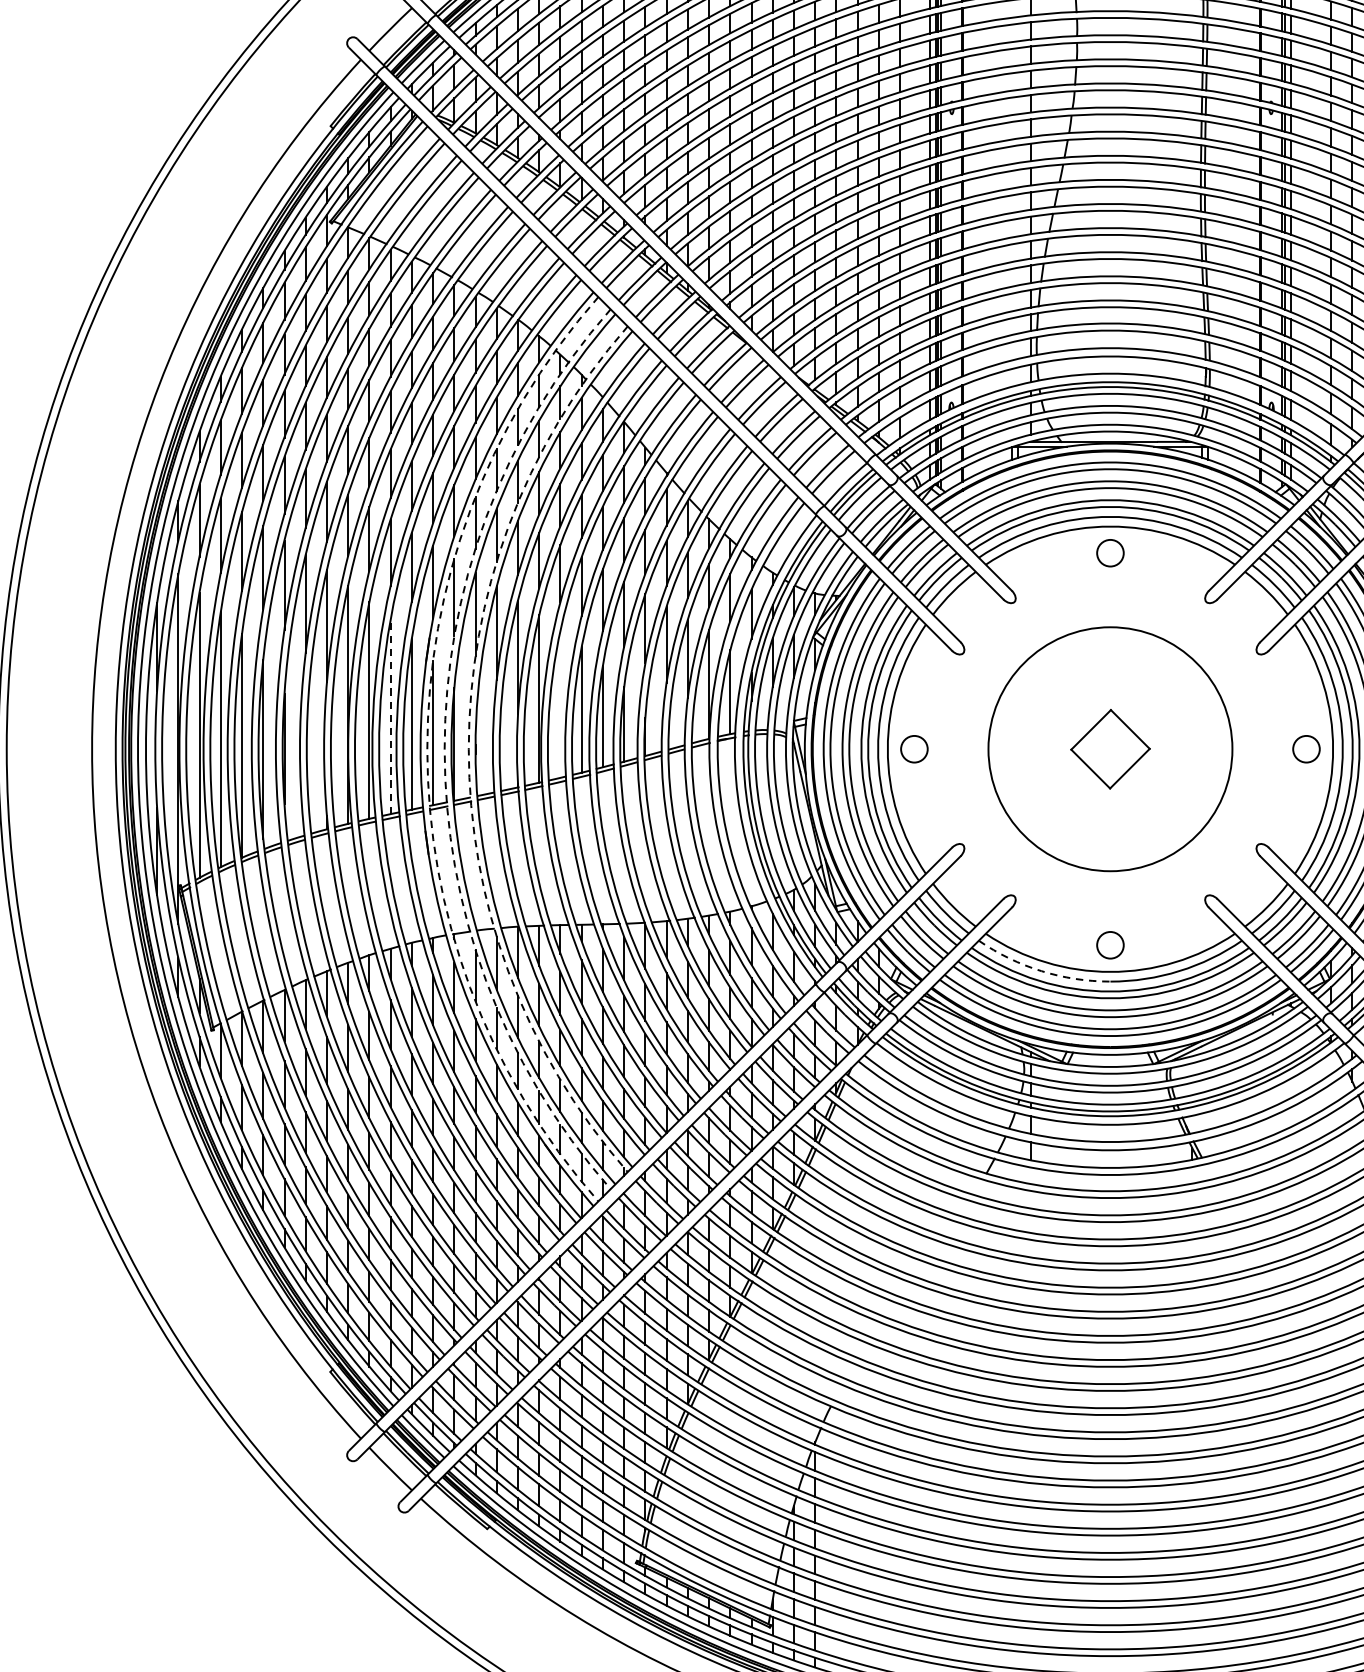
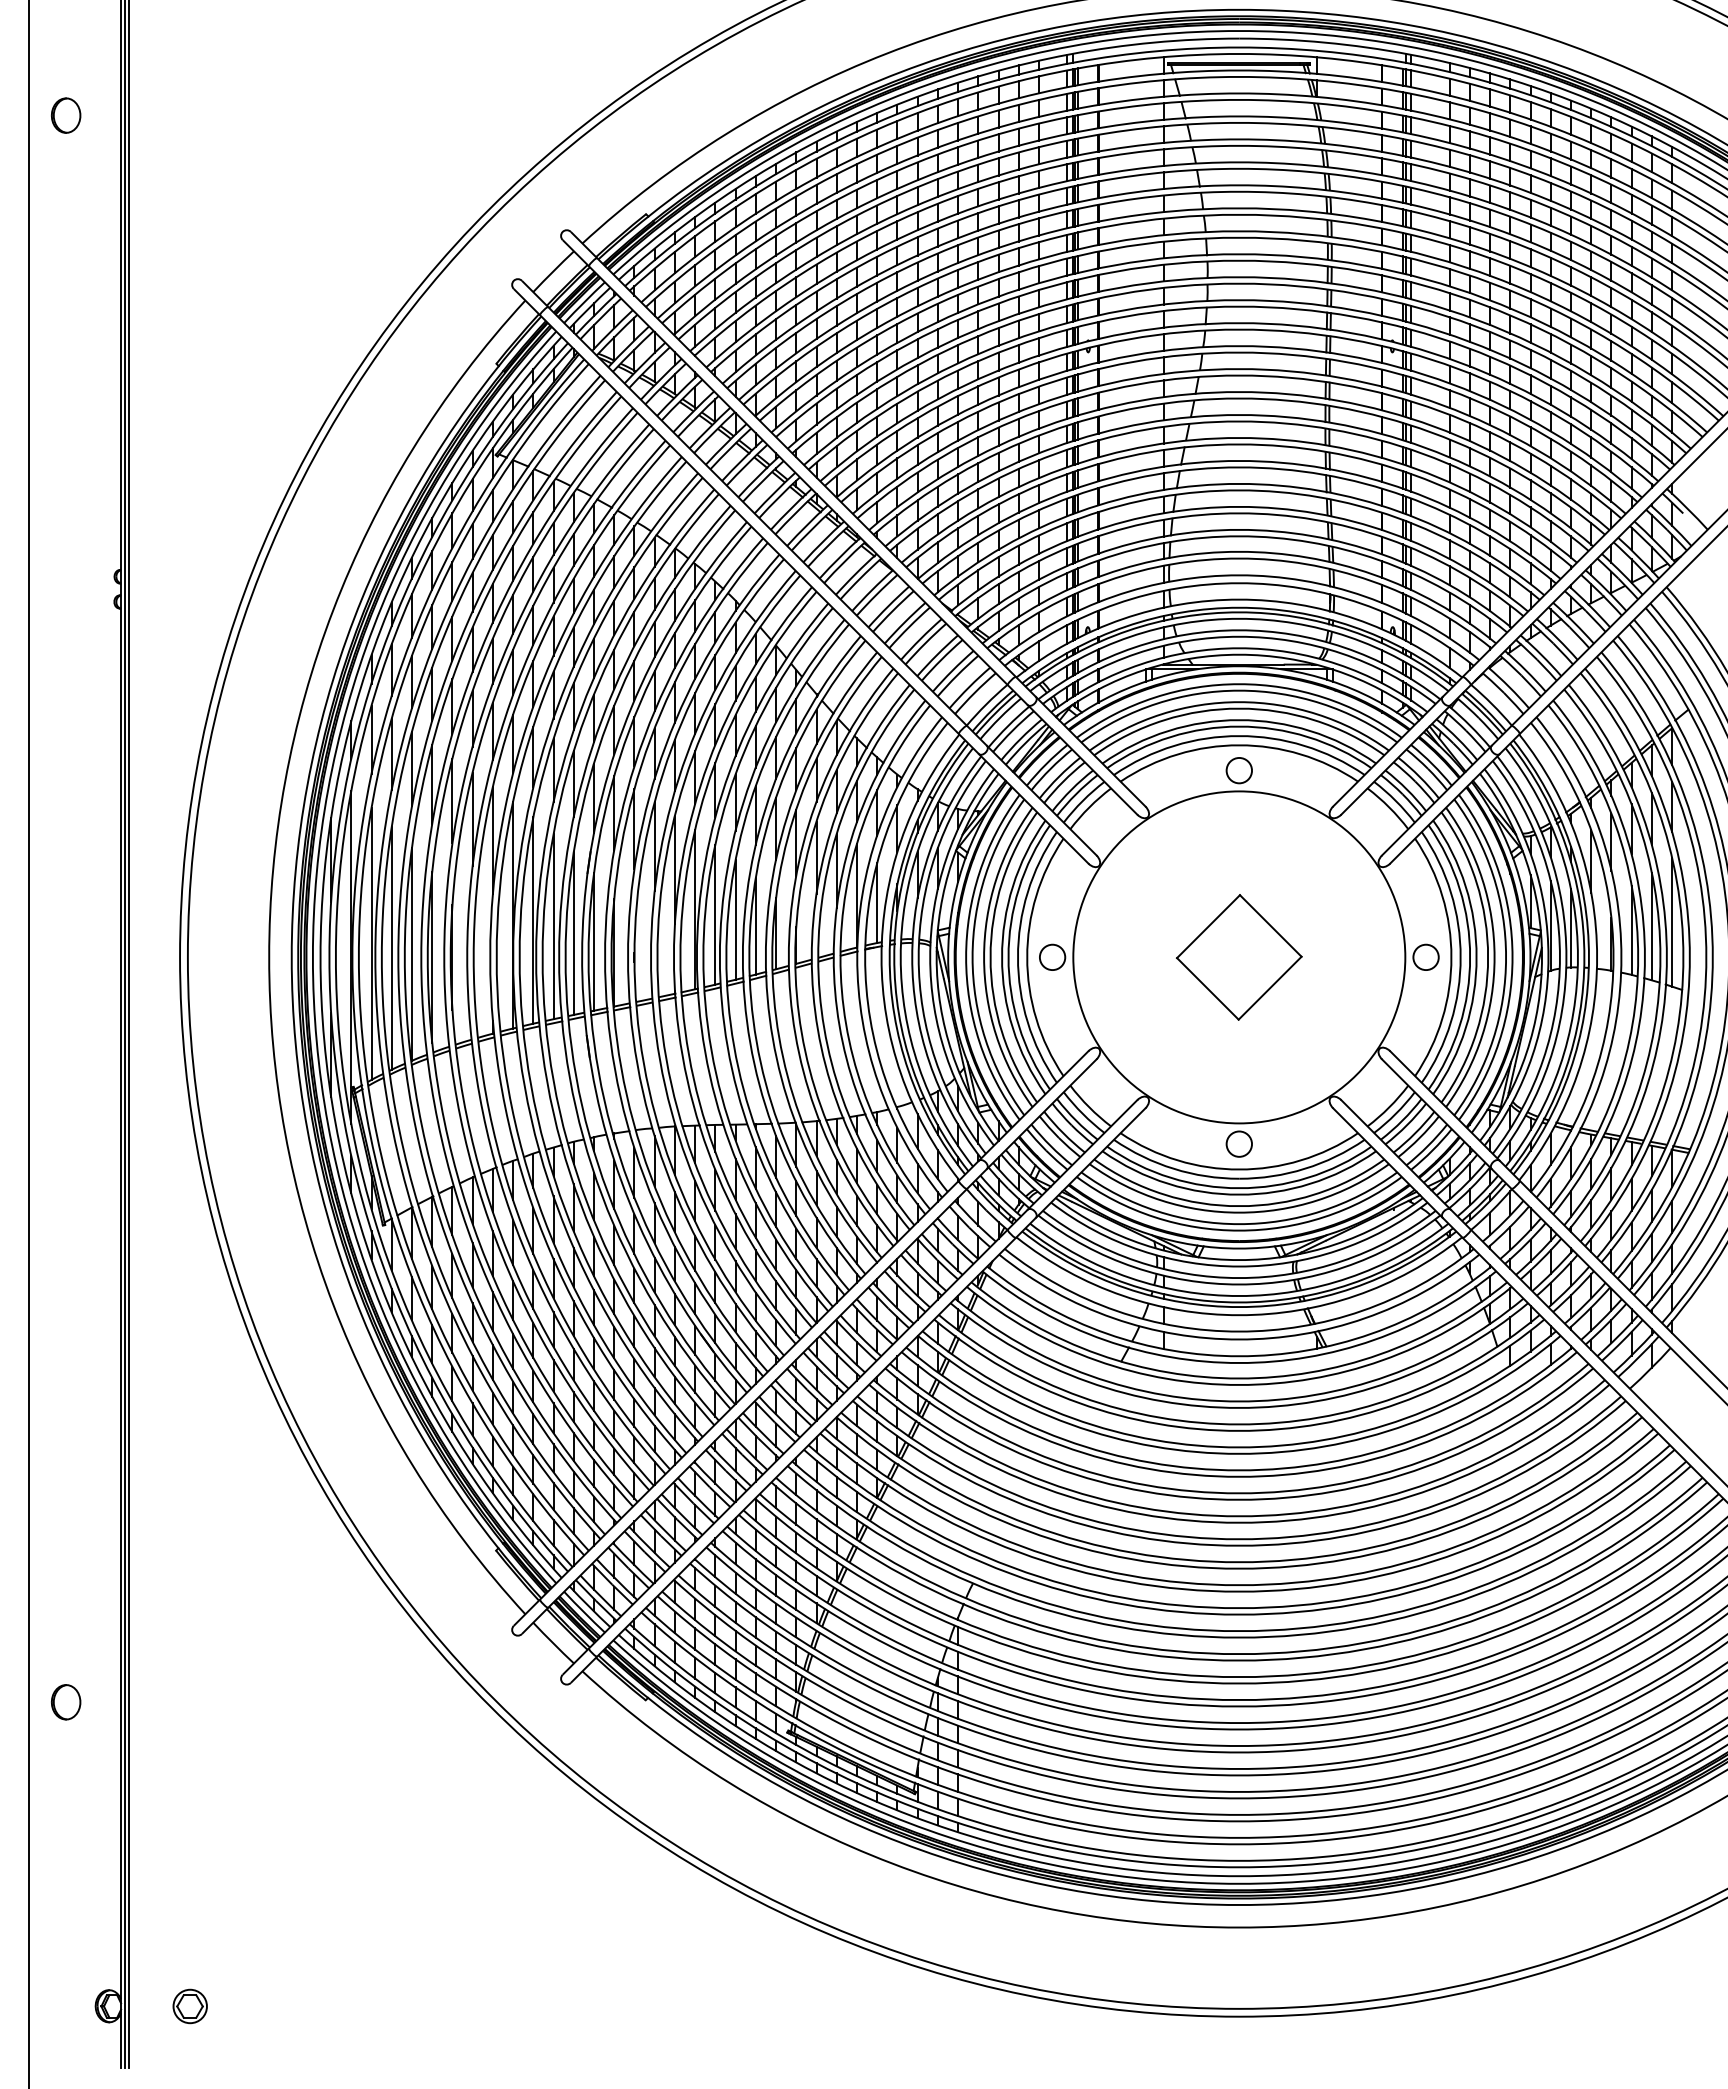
line: (560, 704) -> (715, 914), added
line: (390, 716) -> (553, 926), dashed -> solid
arc: (427, 749) -> (588, 957), dashed -> solid
arc: (445, 749) -> (605, 957), dashed -> solid
arc: (469, 749) -> (628, 957), dashed -> solid
circle: (1110, 749) -> (1239, 957), size x1.43
part: (1110, 749) -> (1239, 957), size x1.67
arc: (1041, 970) -> (1173, 1168), dashed -> solid

